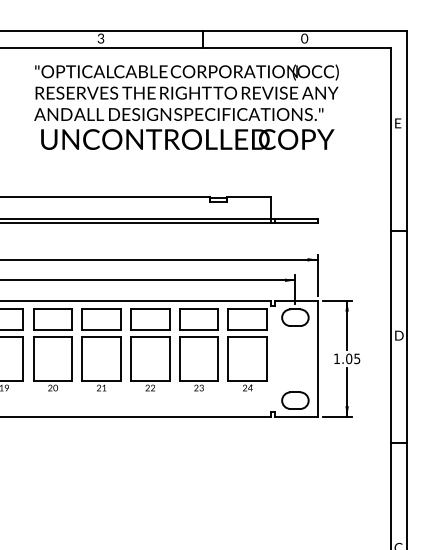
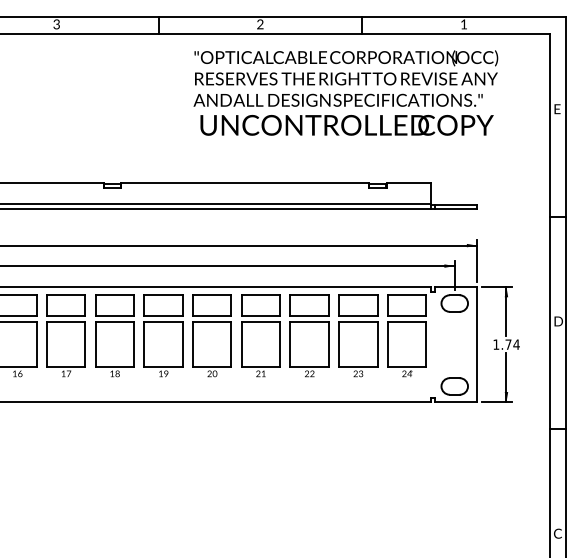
text: (304, 38) -> (463, 24), 0 -> 1
text: (101, 40) -> (260, 26), 3 -> 2
text: (353, 358) -> (512, 344), 1.05 -> 1.74

